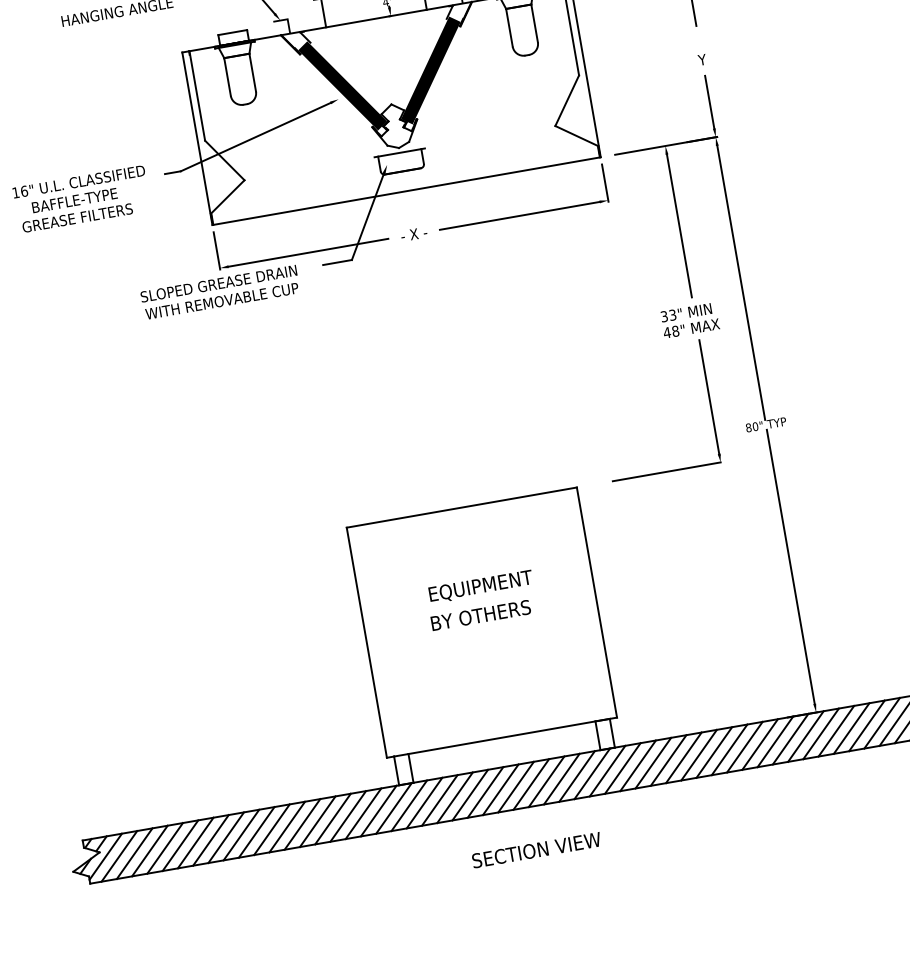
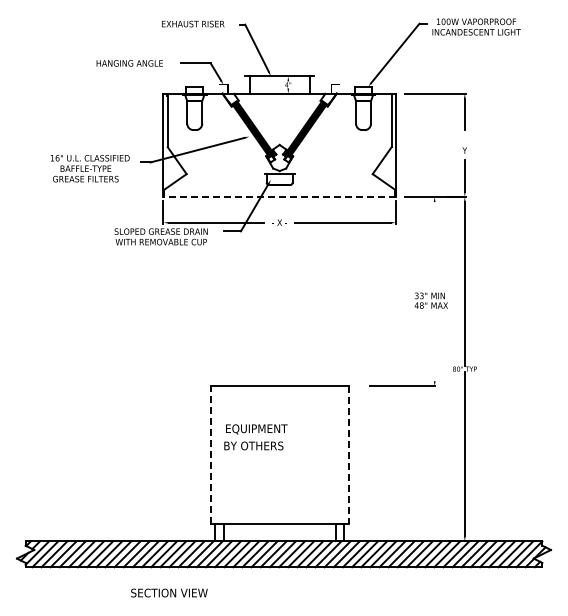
line: (406, 190) -> (279, 196), solid -> dashed
line: (679, 225) -> (434, 244), removed
line: (709, 397) -> (434, 347), removed
text: (481, 600) -> (255, 437), moved
line: (596, 602) -> (348, 455), solid -> dashed
line: (366, 643) -> (210, 455), solid -> dashed
text: (536, 849) -> (169, 592), moved

